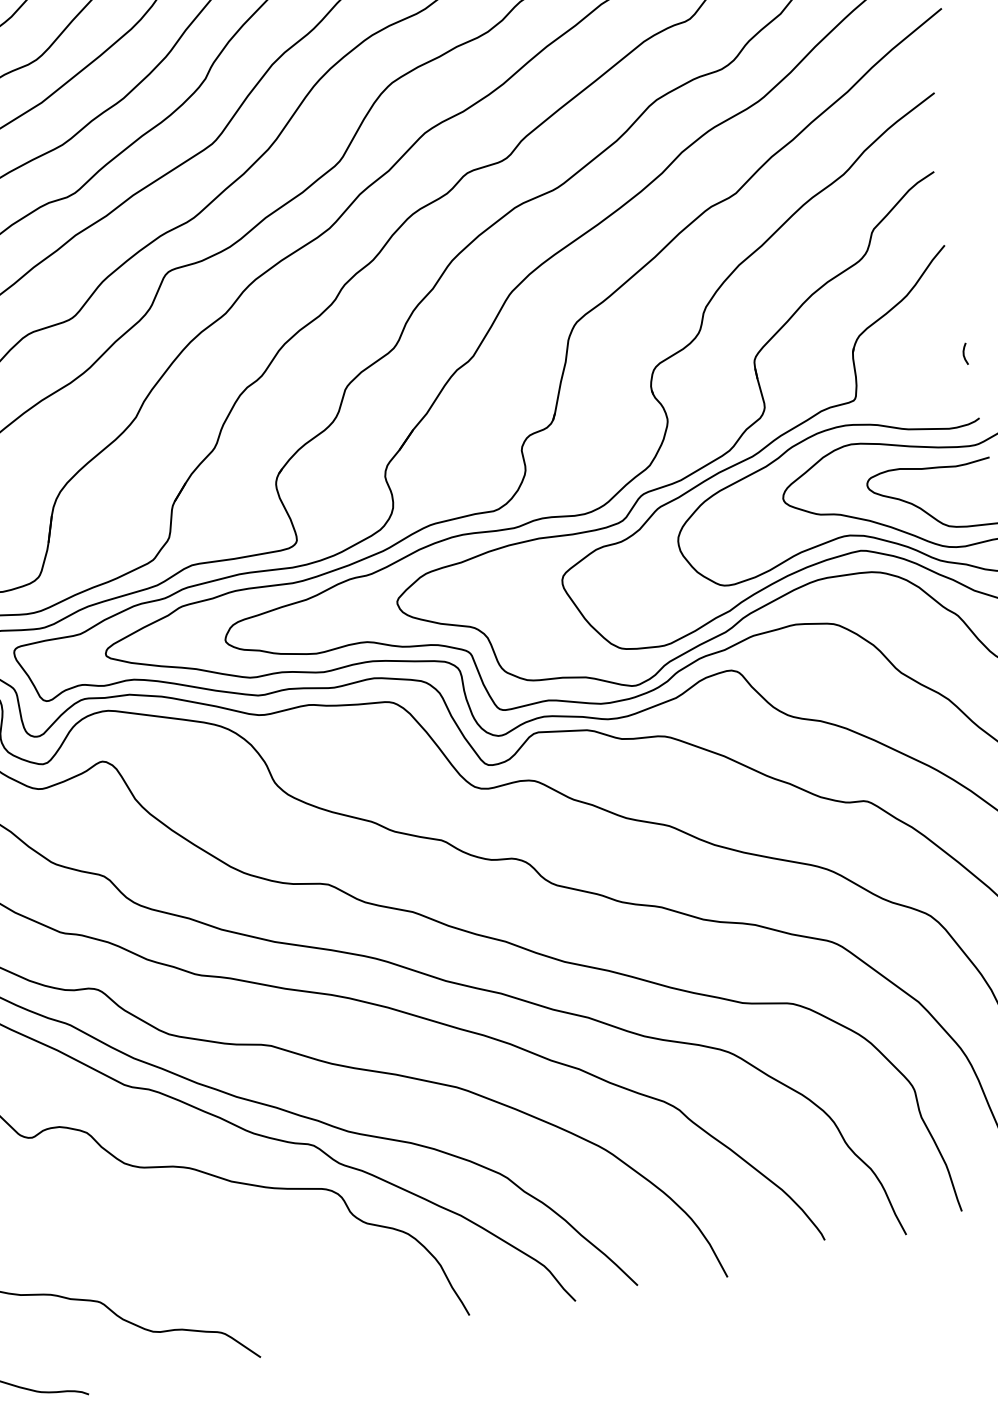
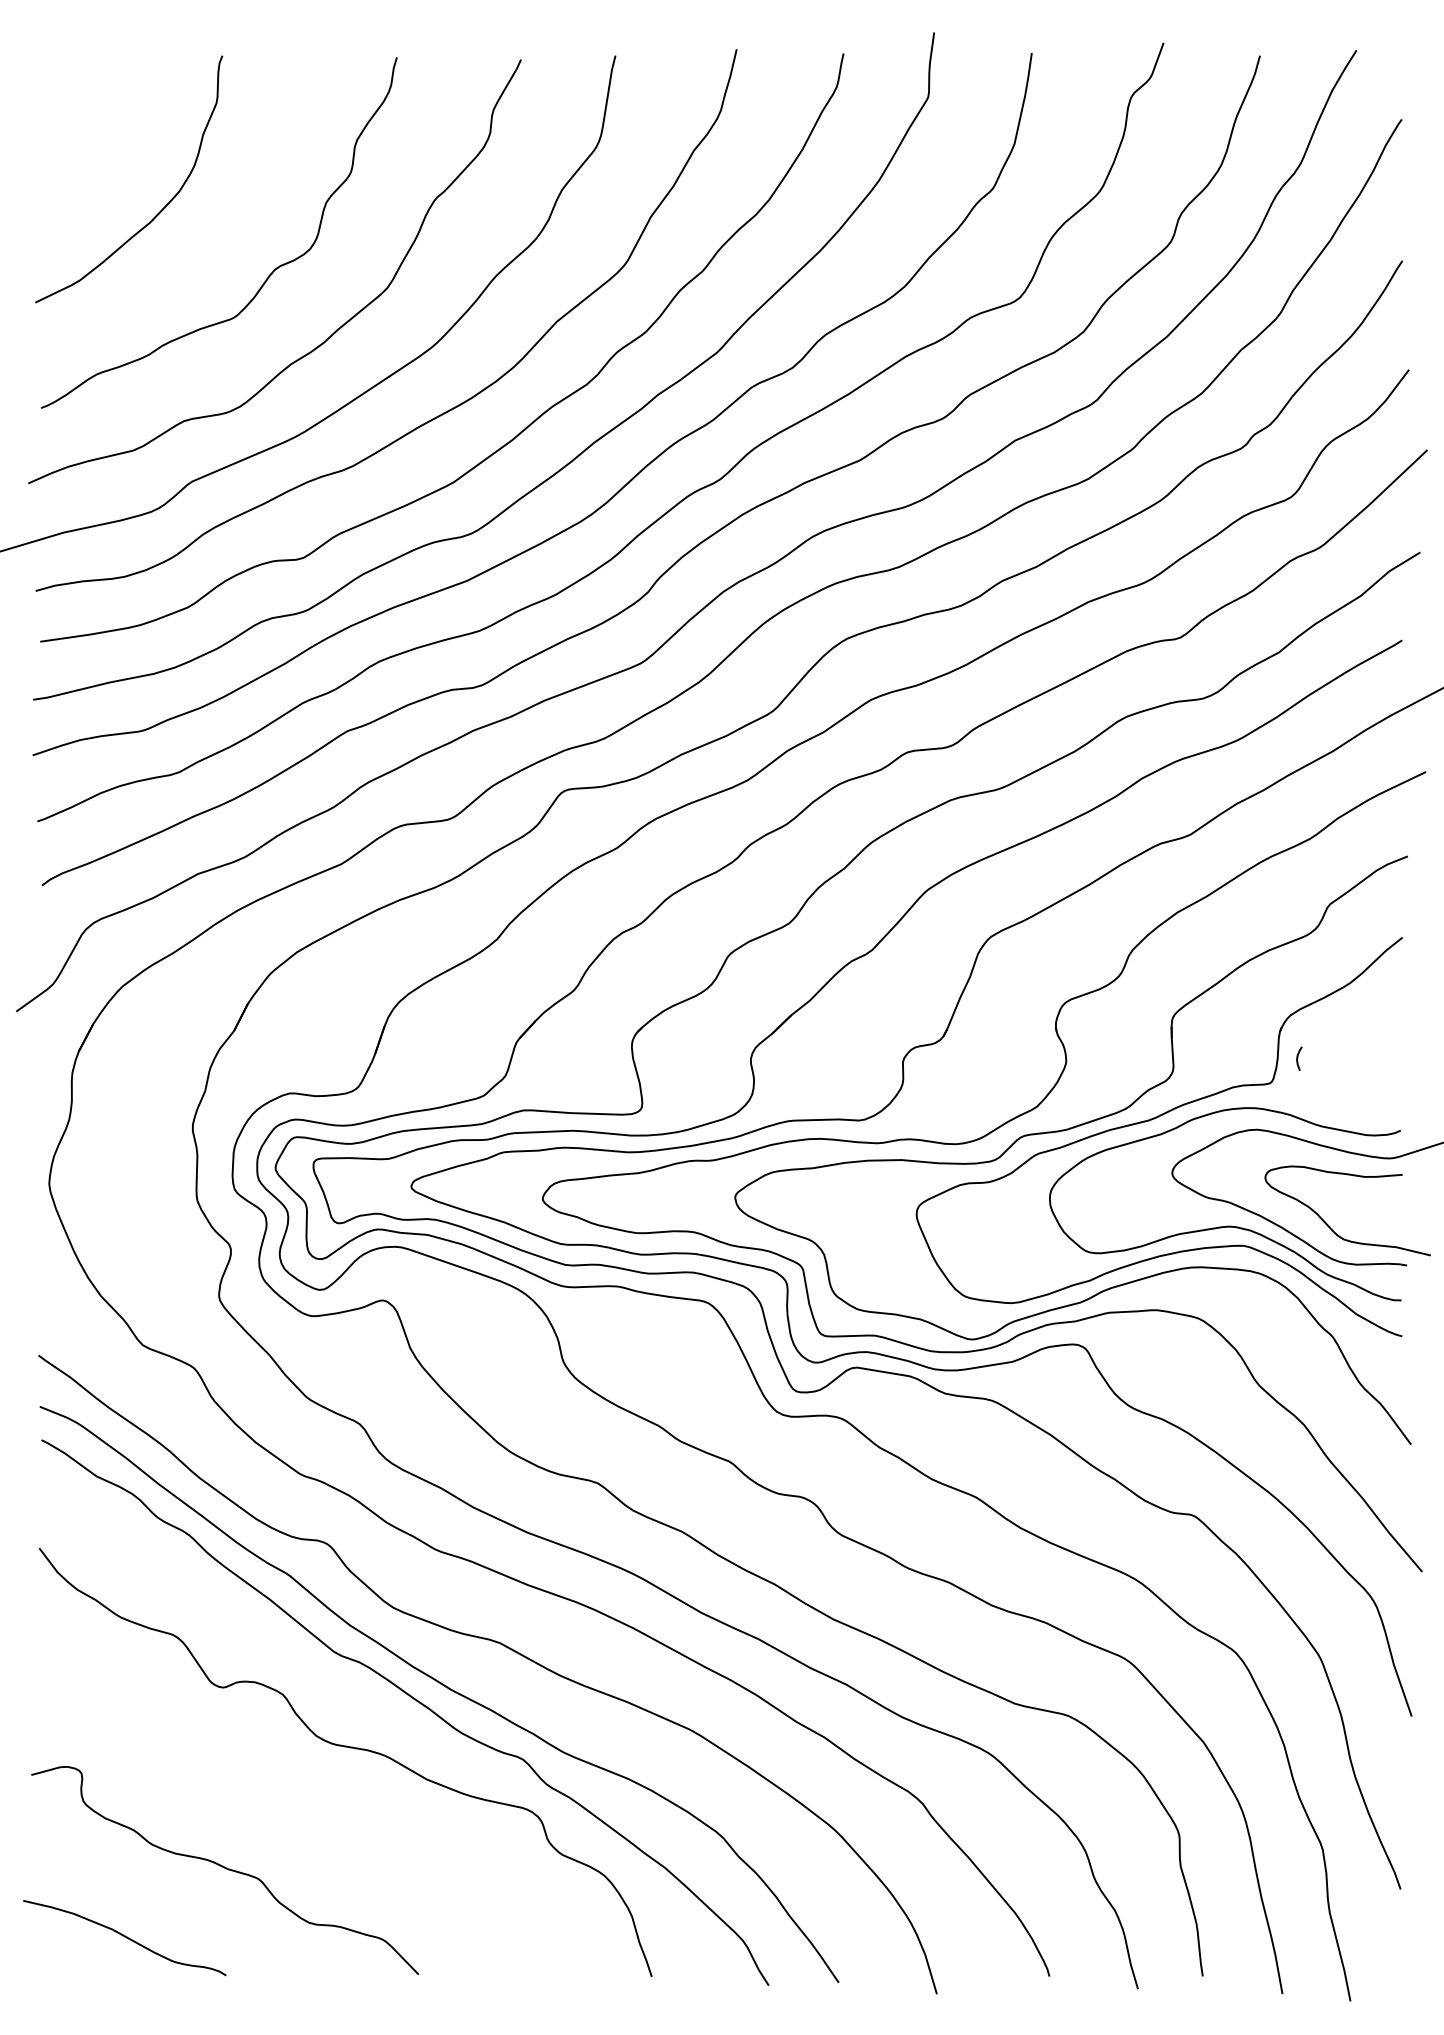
curve: (964, 354) -> (1298, 1058), moved

